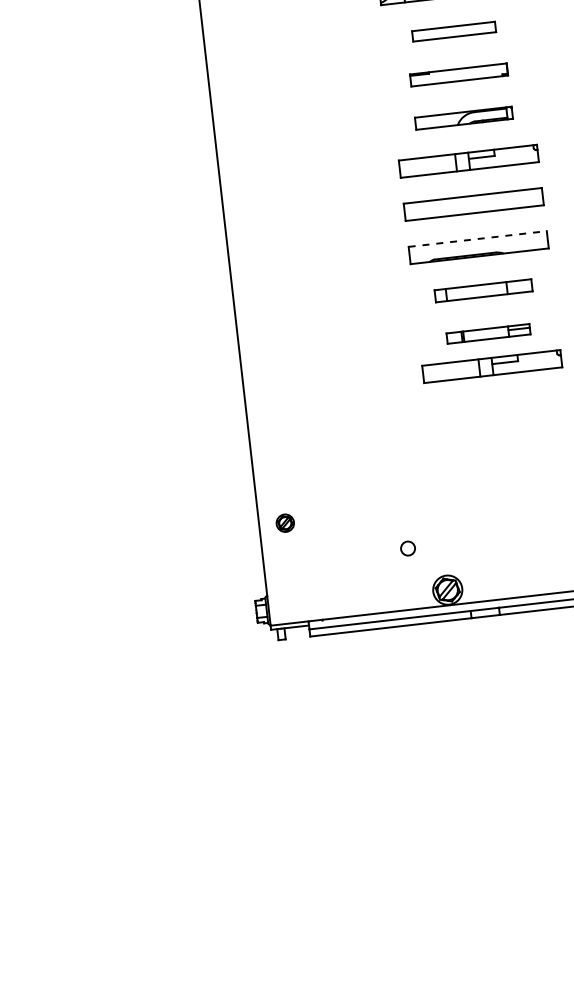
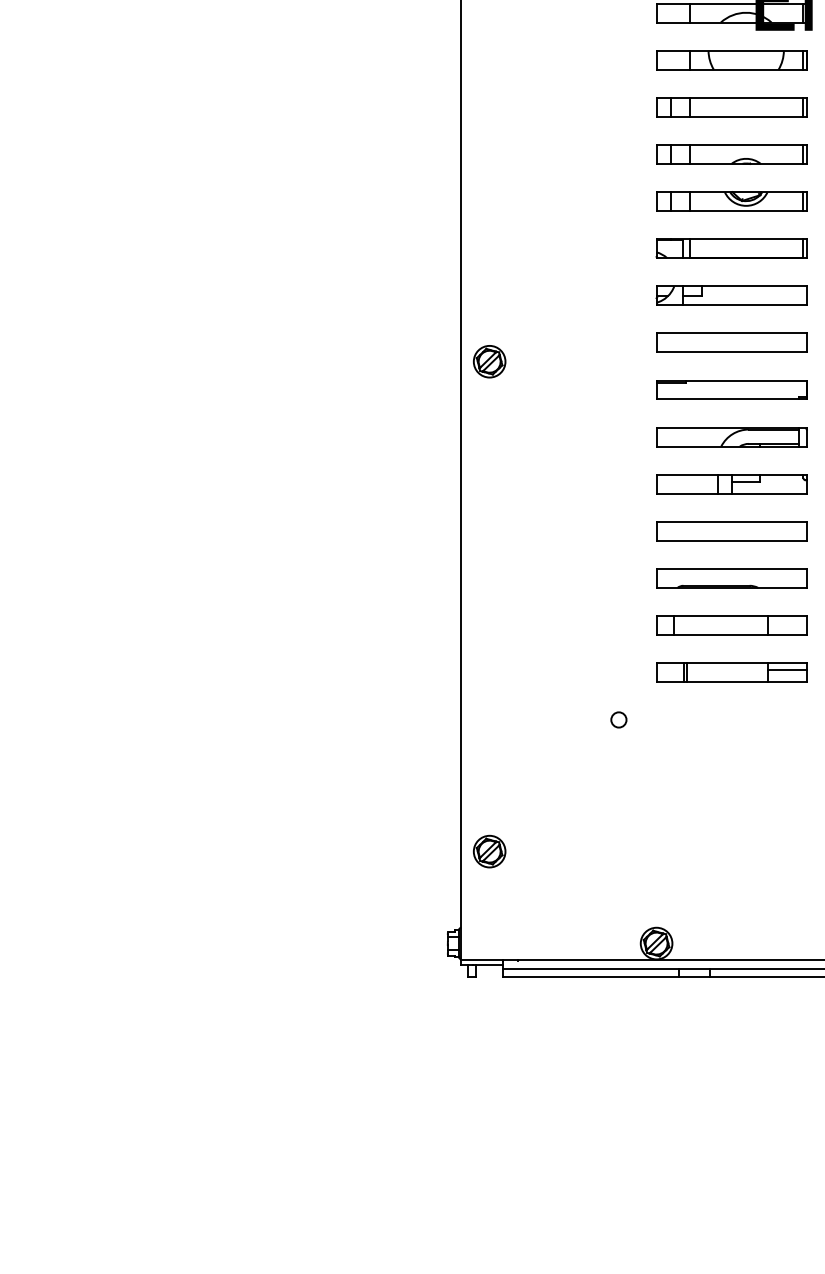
part: (453, 31) -> (731, 342), size x1.67
part: (233, 74) -> (489, 361), added
part: (458, 74) -> (731, 389), size x1.43
part: (463, 118) -> (731, 437), size x1.43
line: (478, 239) -> (732, 569), dashed -> solid
part: (483, 290) -> (731, 625), size x1.43
part: (488, 333) -> (731, 672), size x1.67
part: (491, 366) -> (731, 708), removed
part: (285, 523) -> (489, 851), size x1.67
circle: (407, 548) -> (618, 719), moved

